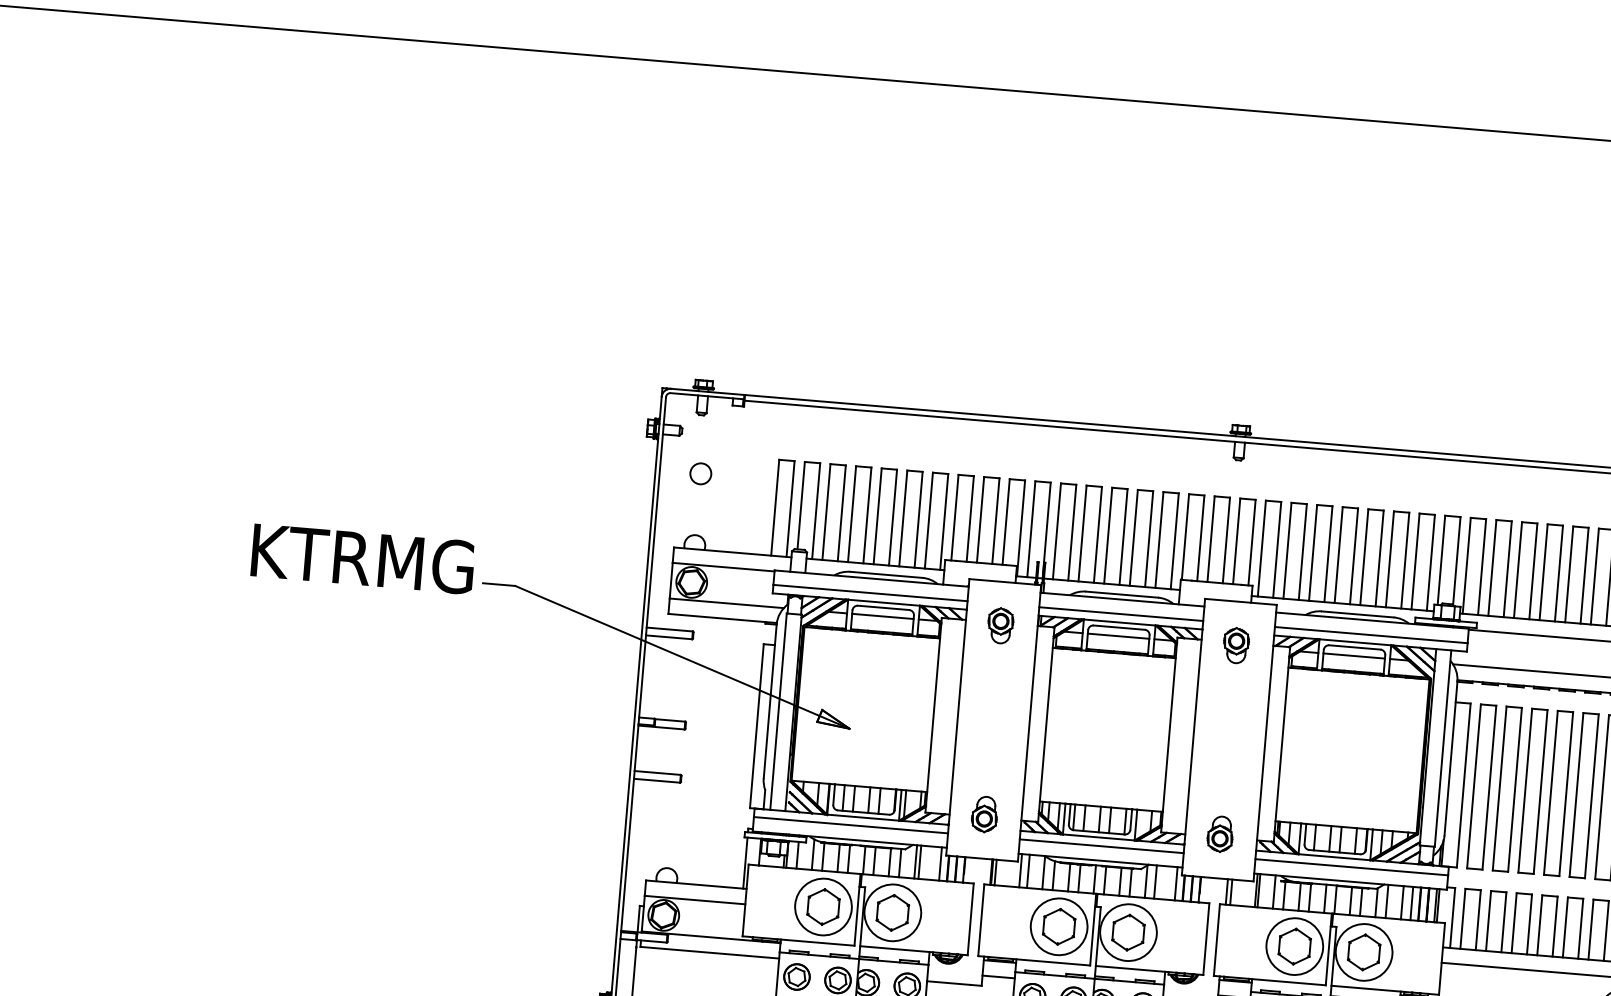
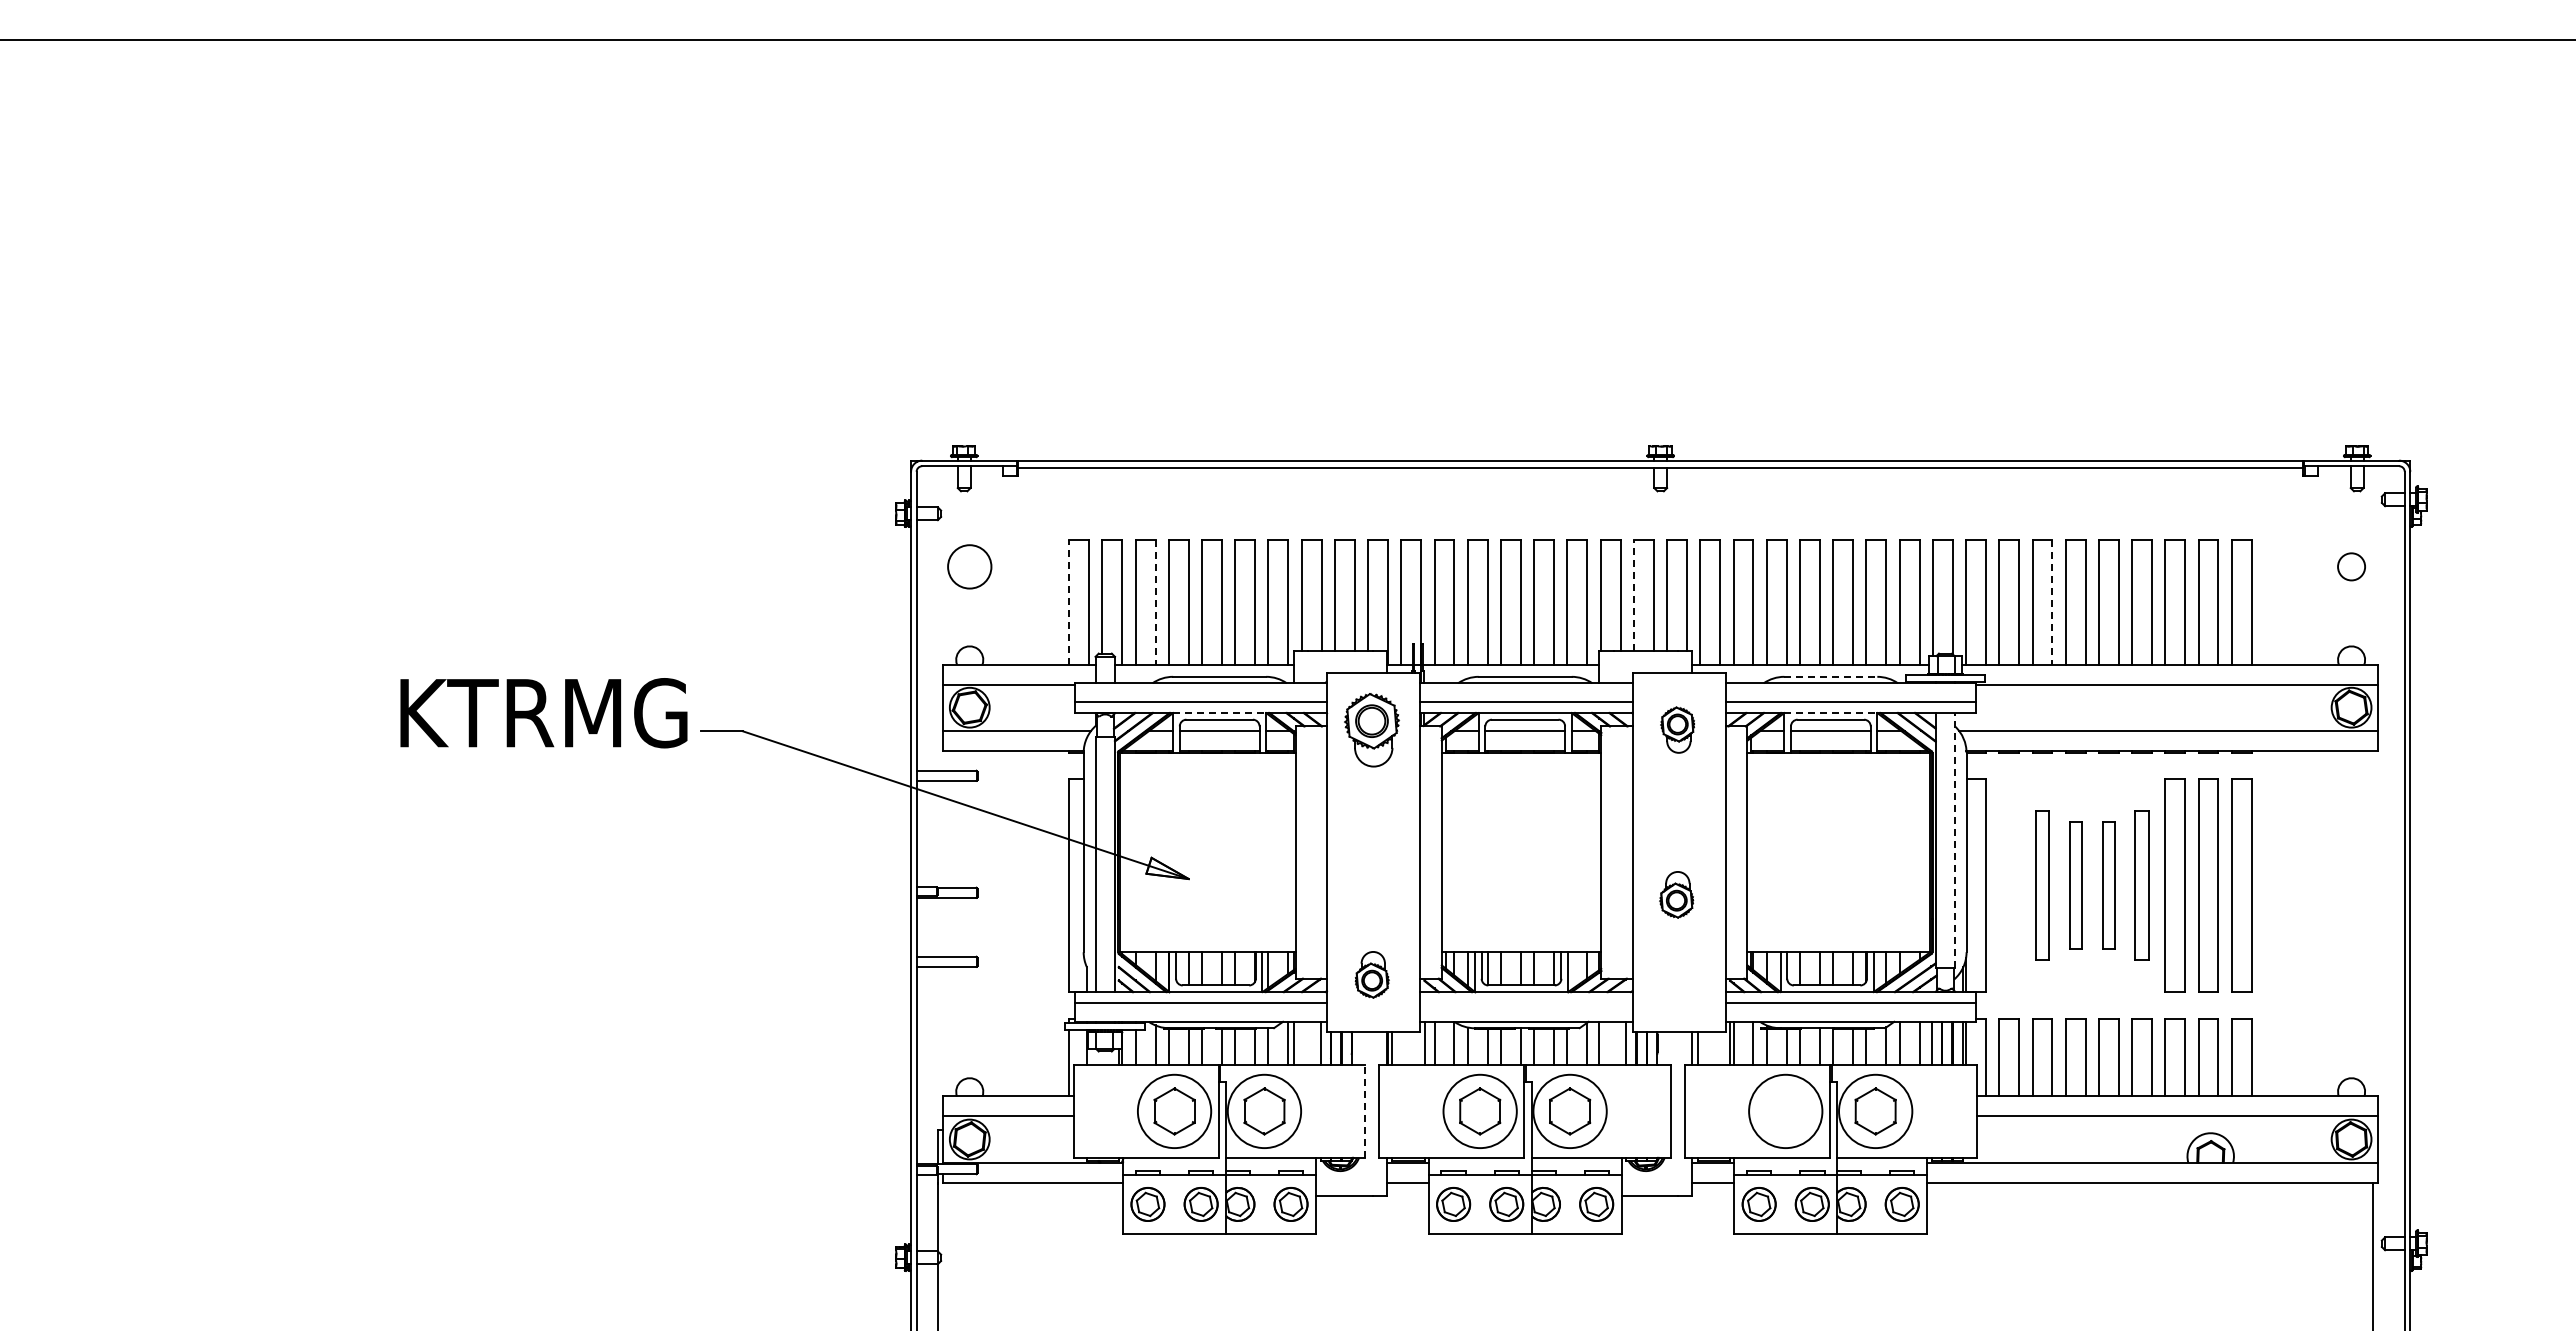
circle: (700, 473) -> (969, 566), size x1.6
line: (775, 507) -> (1069, 601), solid -> dashed
line: (841, 513) -> (1155, 602), solid -> dashed
line: (1210, 538) -> (1633, 595), solid -> dashed
line: (1533, 571) -> (2052, 602), solid -> dashed
line: (883, 603) -> (1219, 713), solid -> dashed
line: (1358, 614) -> (1831, 676), solid -> dashed
part: (1000, 625) -> (1372, 729), size x1.6
line: (1355, 642) -> (1831, 713), solid -> dashed
line: (1443, 747) -> (1955, 839), solid -> dashed
part: (1481, 786) -> (2008, 885), removed
part: (1507, 788) -> (2042, 885), size x0.7
part: (1532, 791) -> (2075, 885), size x0.6
part: (1558, 793) -> (2108, 885), size x0.6
part: (1583, 795) -> (2141, 885), size x0.7
part: (1220, 833) -> (1676, 894), moved
line: (1101, 846) -> (1526, 1003), removed
line: (970, 918) -> (1365, 1110), solid -> dashed
part: (1294, 946) -> (1785, 1111), removed

